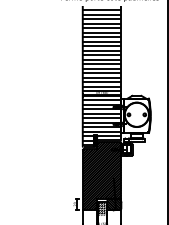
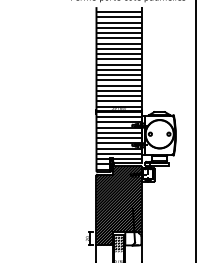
hatch: (114, 204) -> (133, 238), removed

